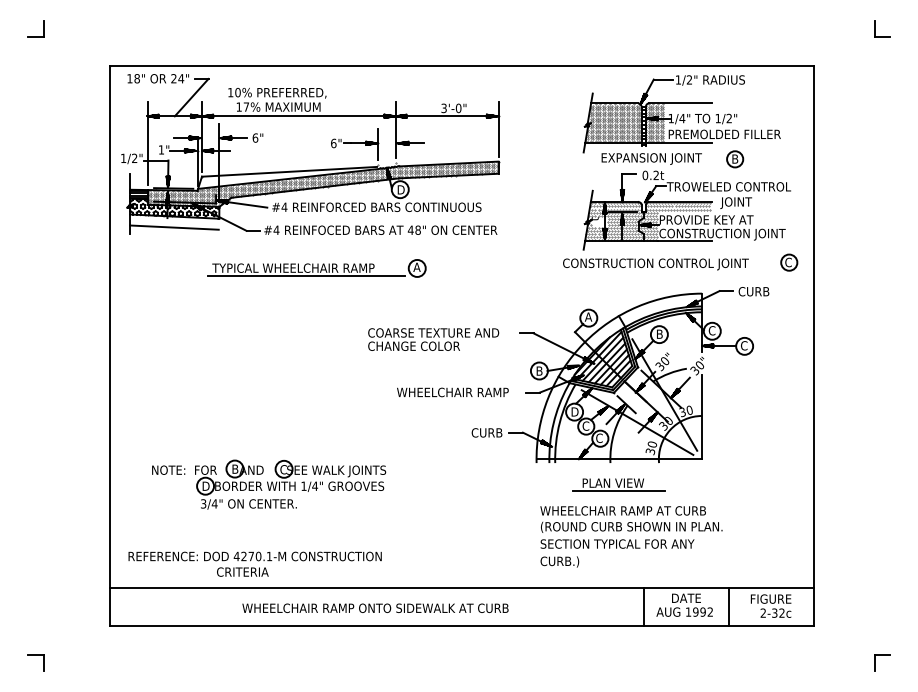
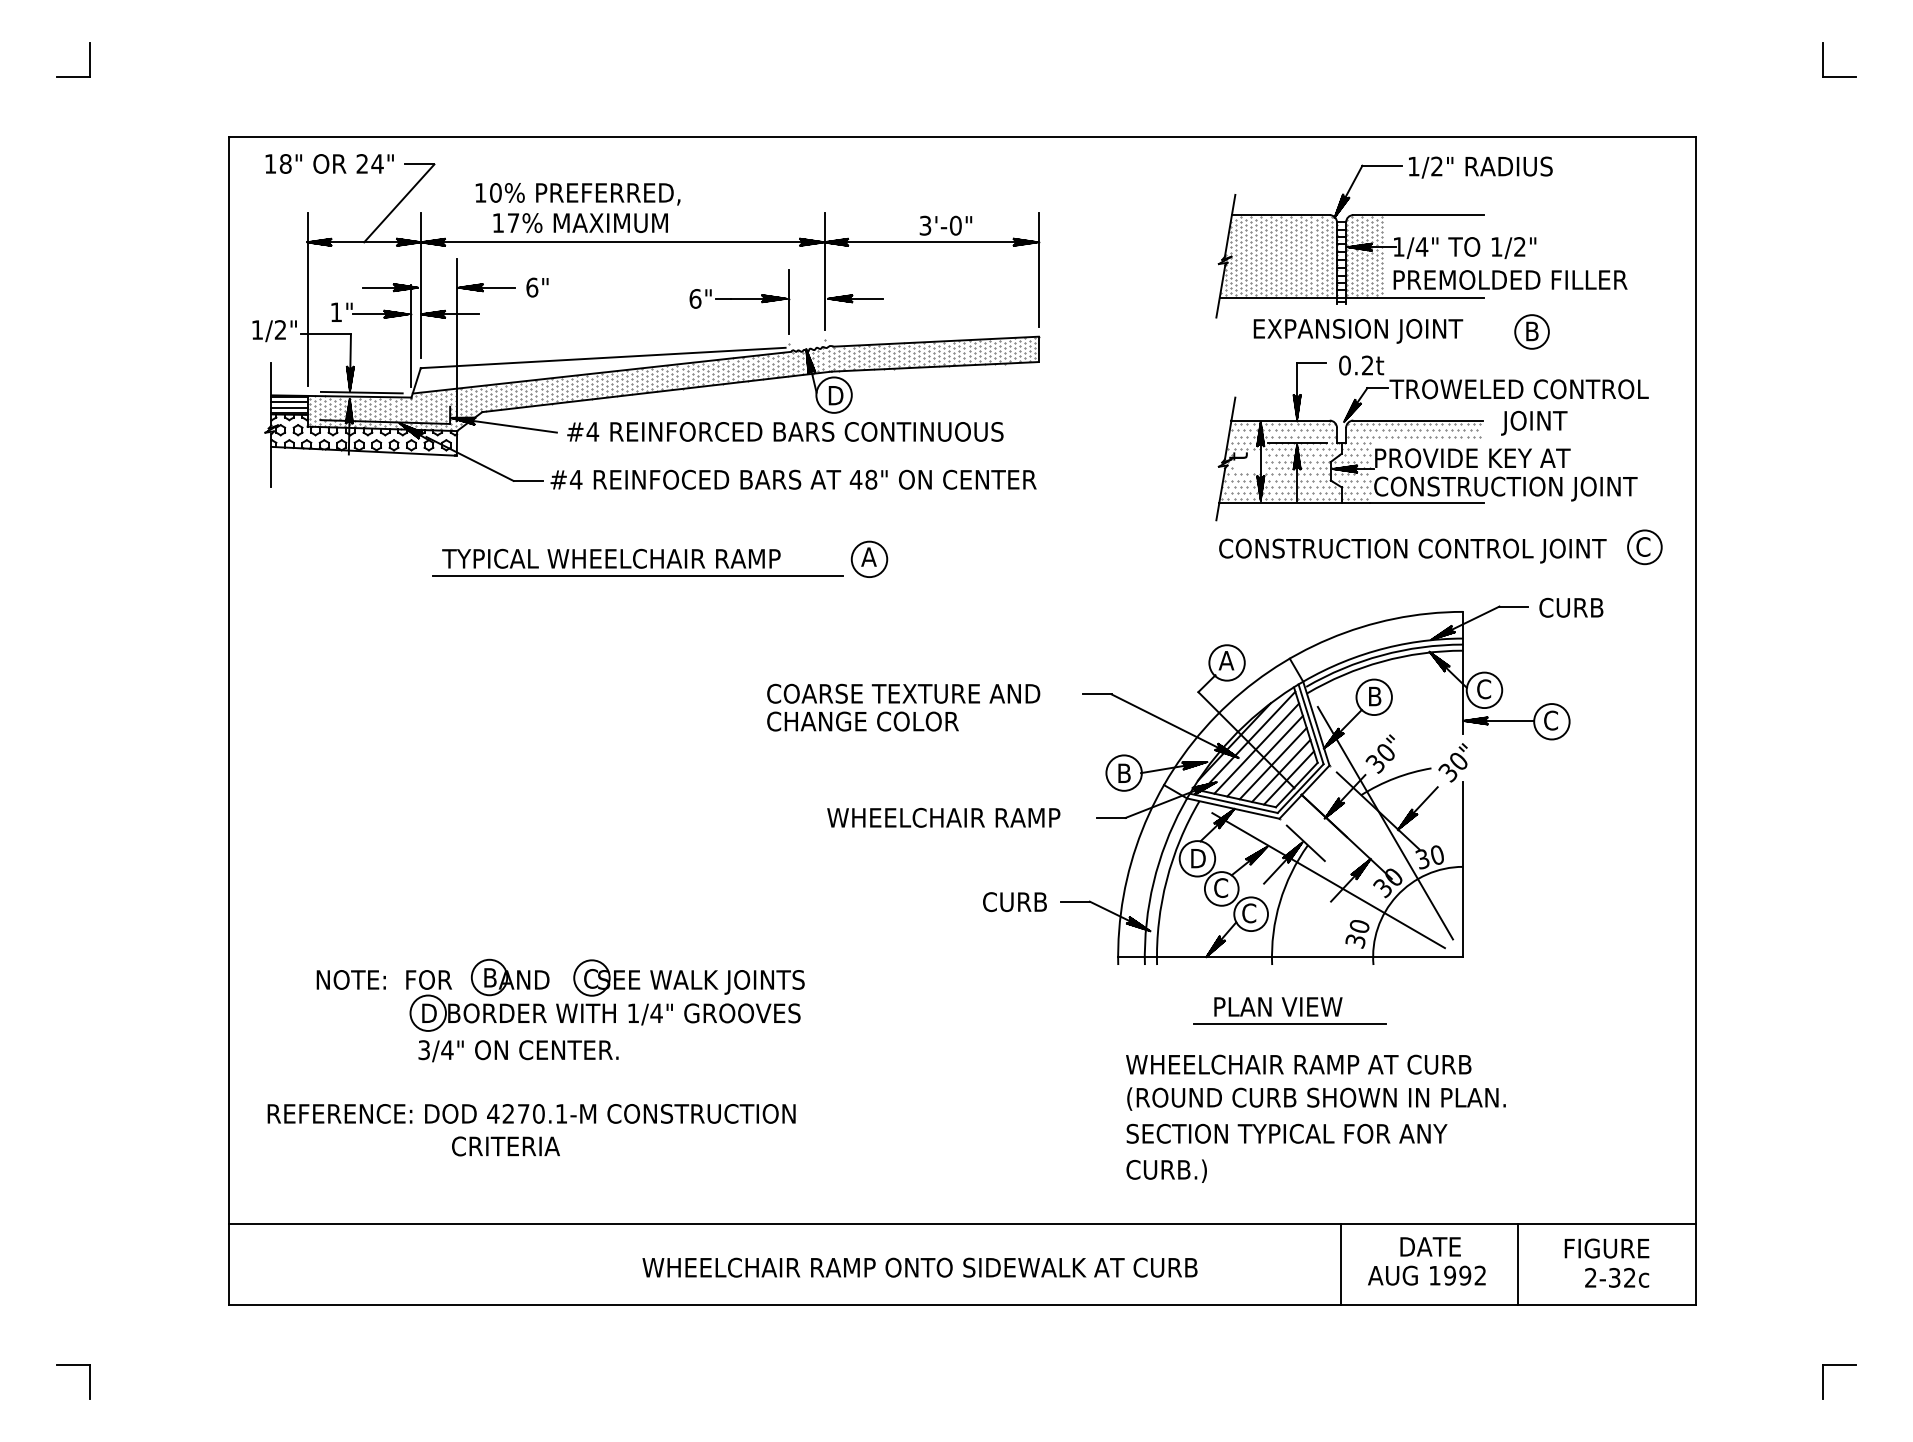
line: (174, 227) -> (363, 474), removed
text: (655, 264) -> (1411, 551), moved
text: (254, 563) -> (530, 1128), moved
text: (375, 607) -> (920, 1266), moved

